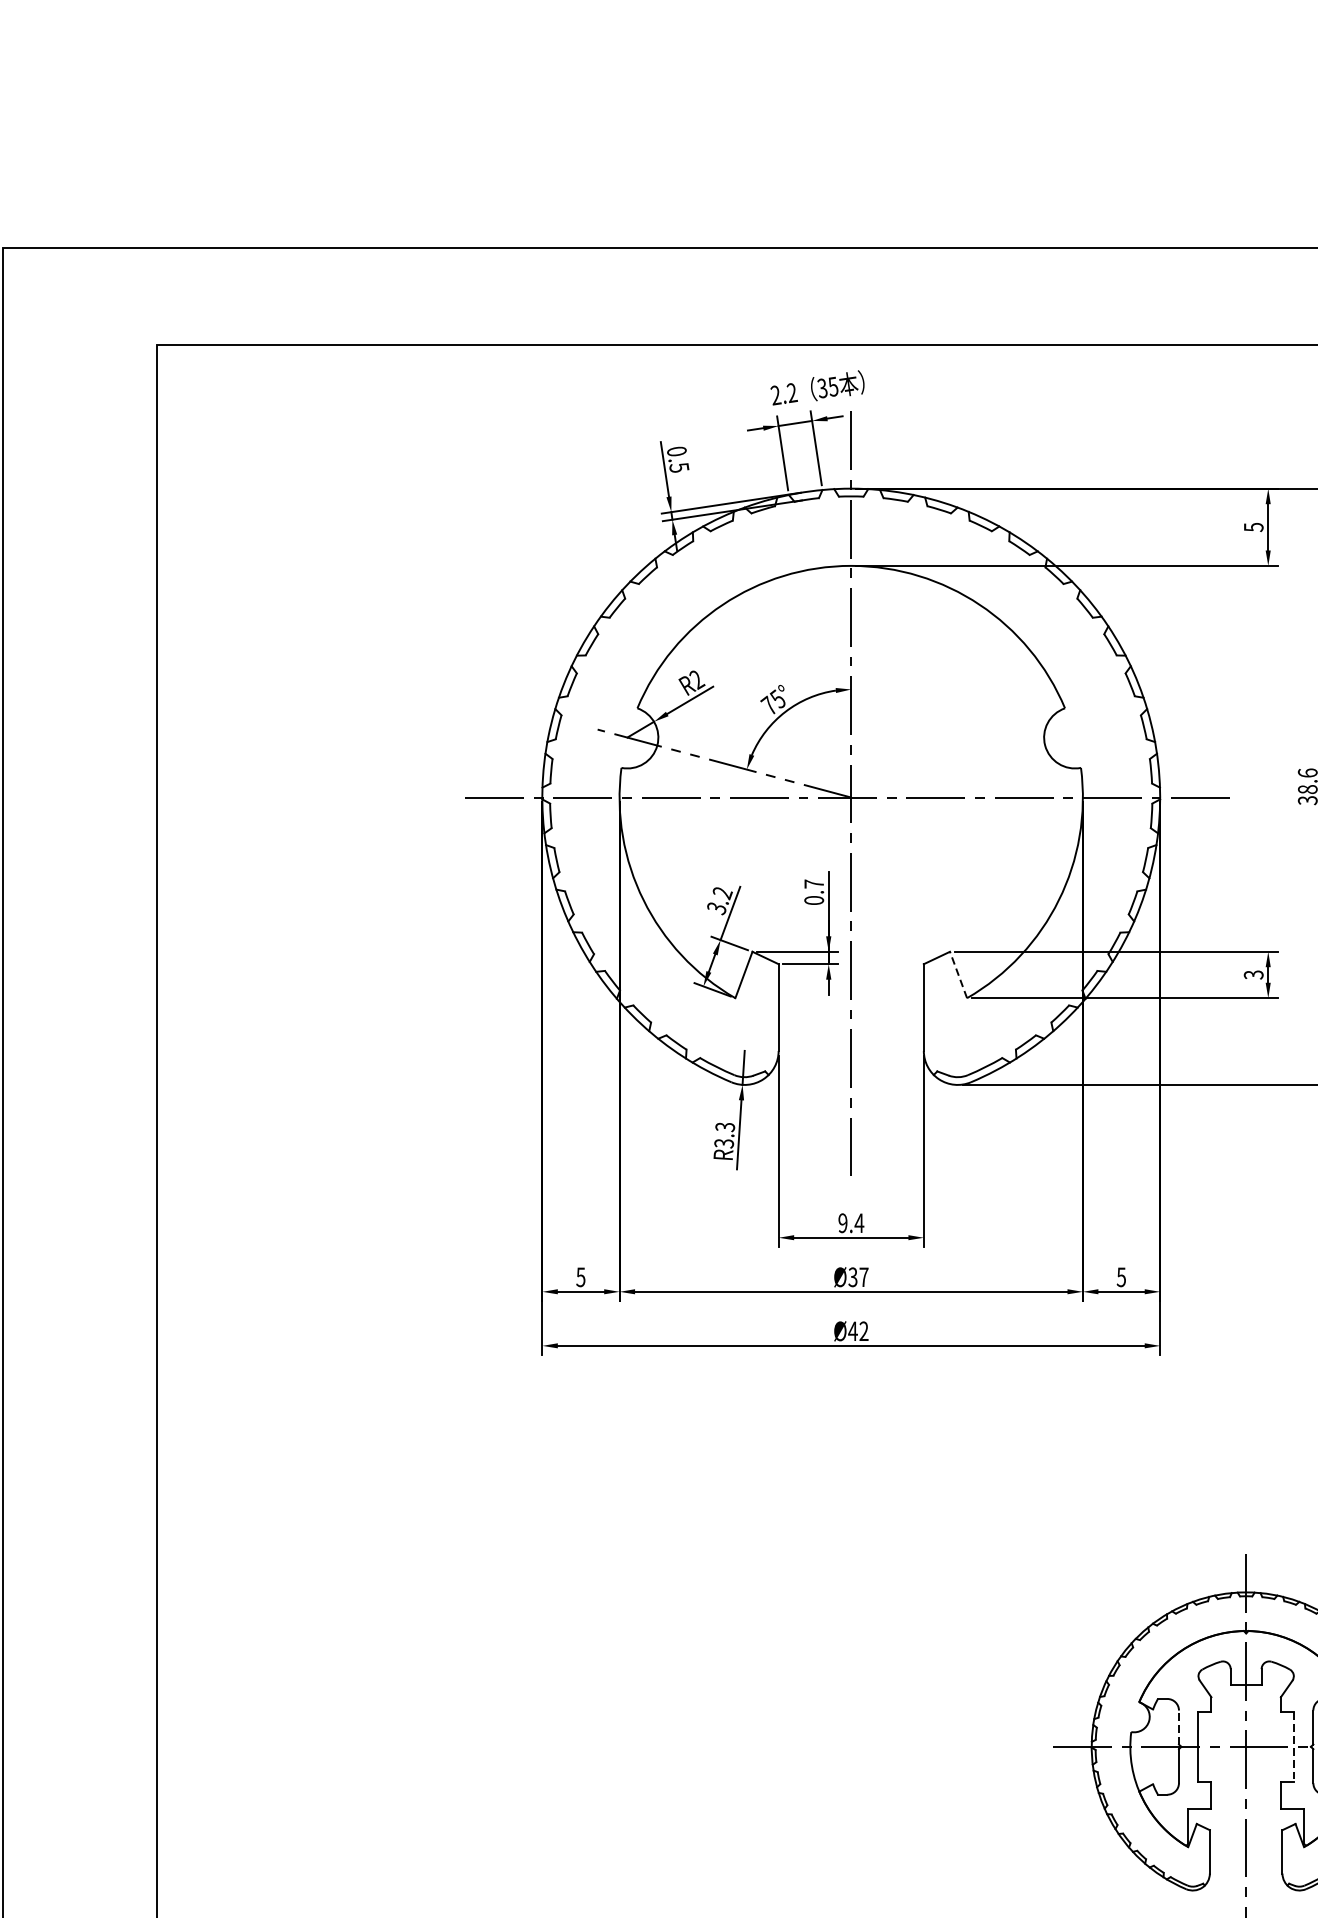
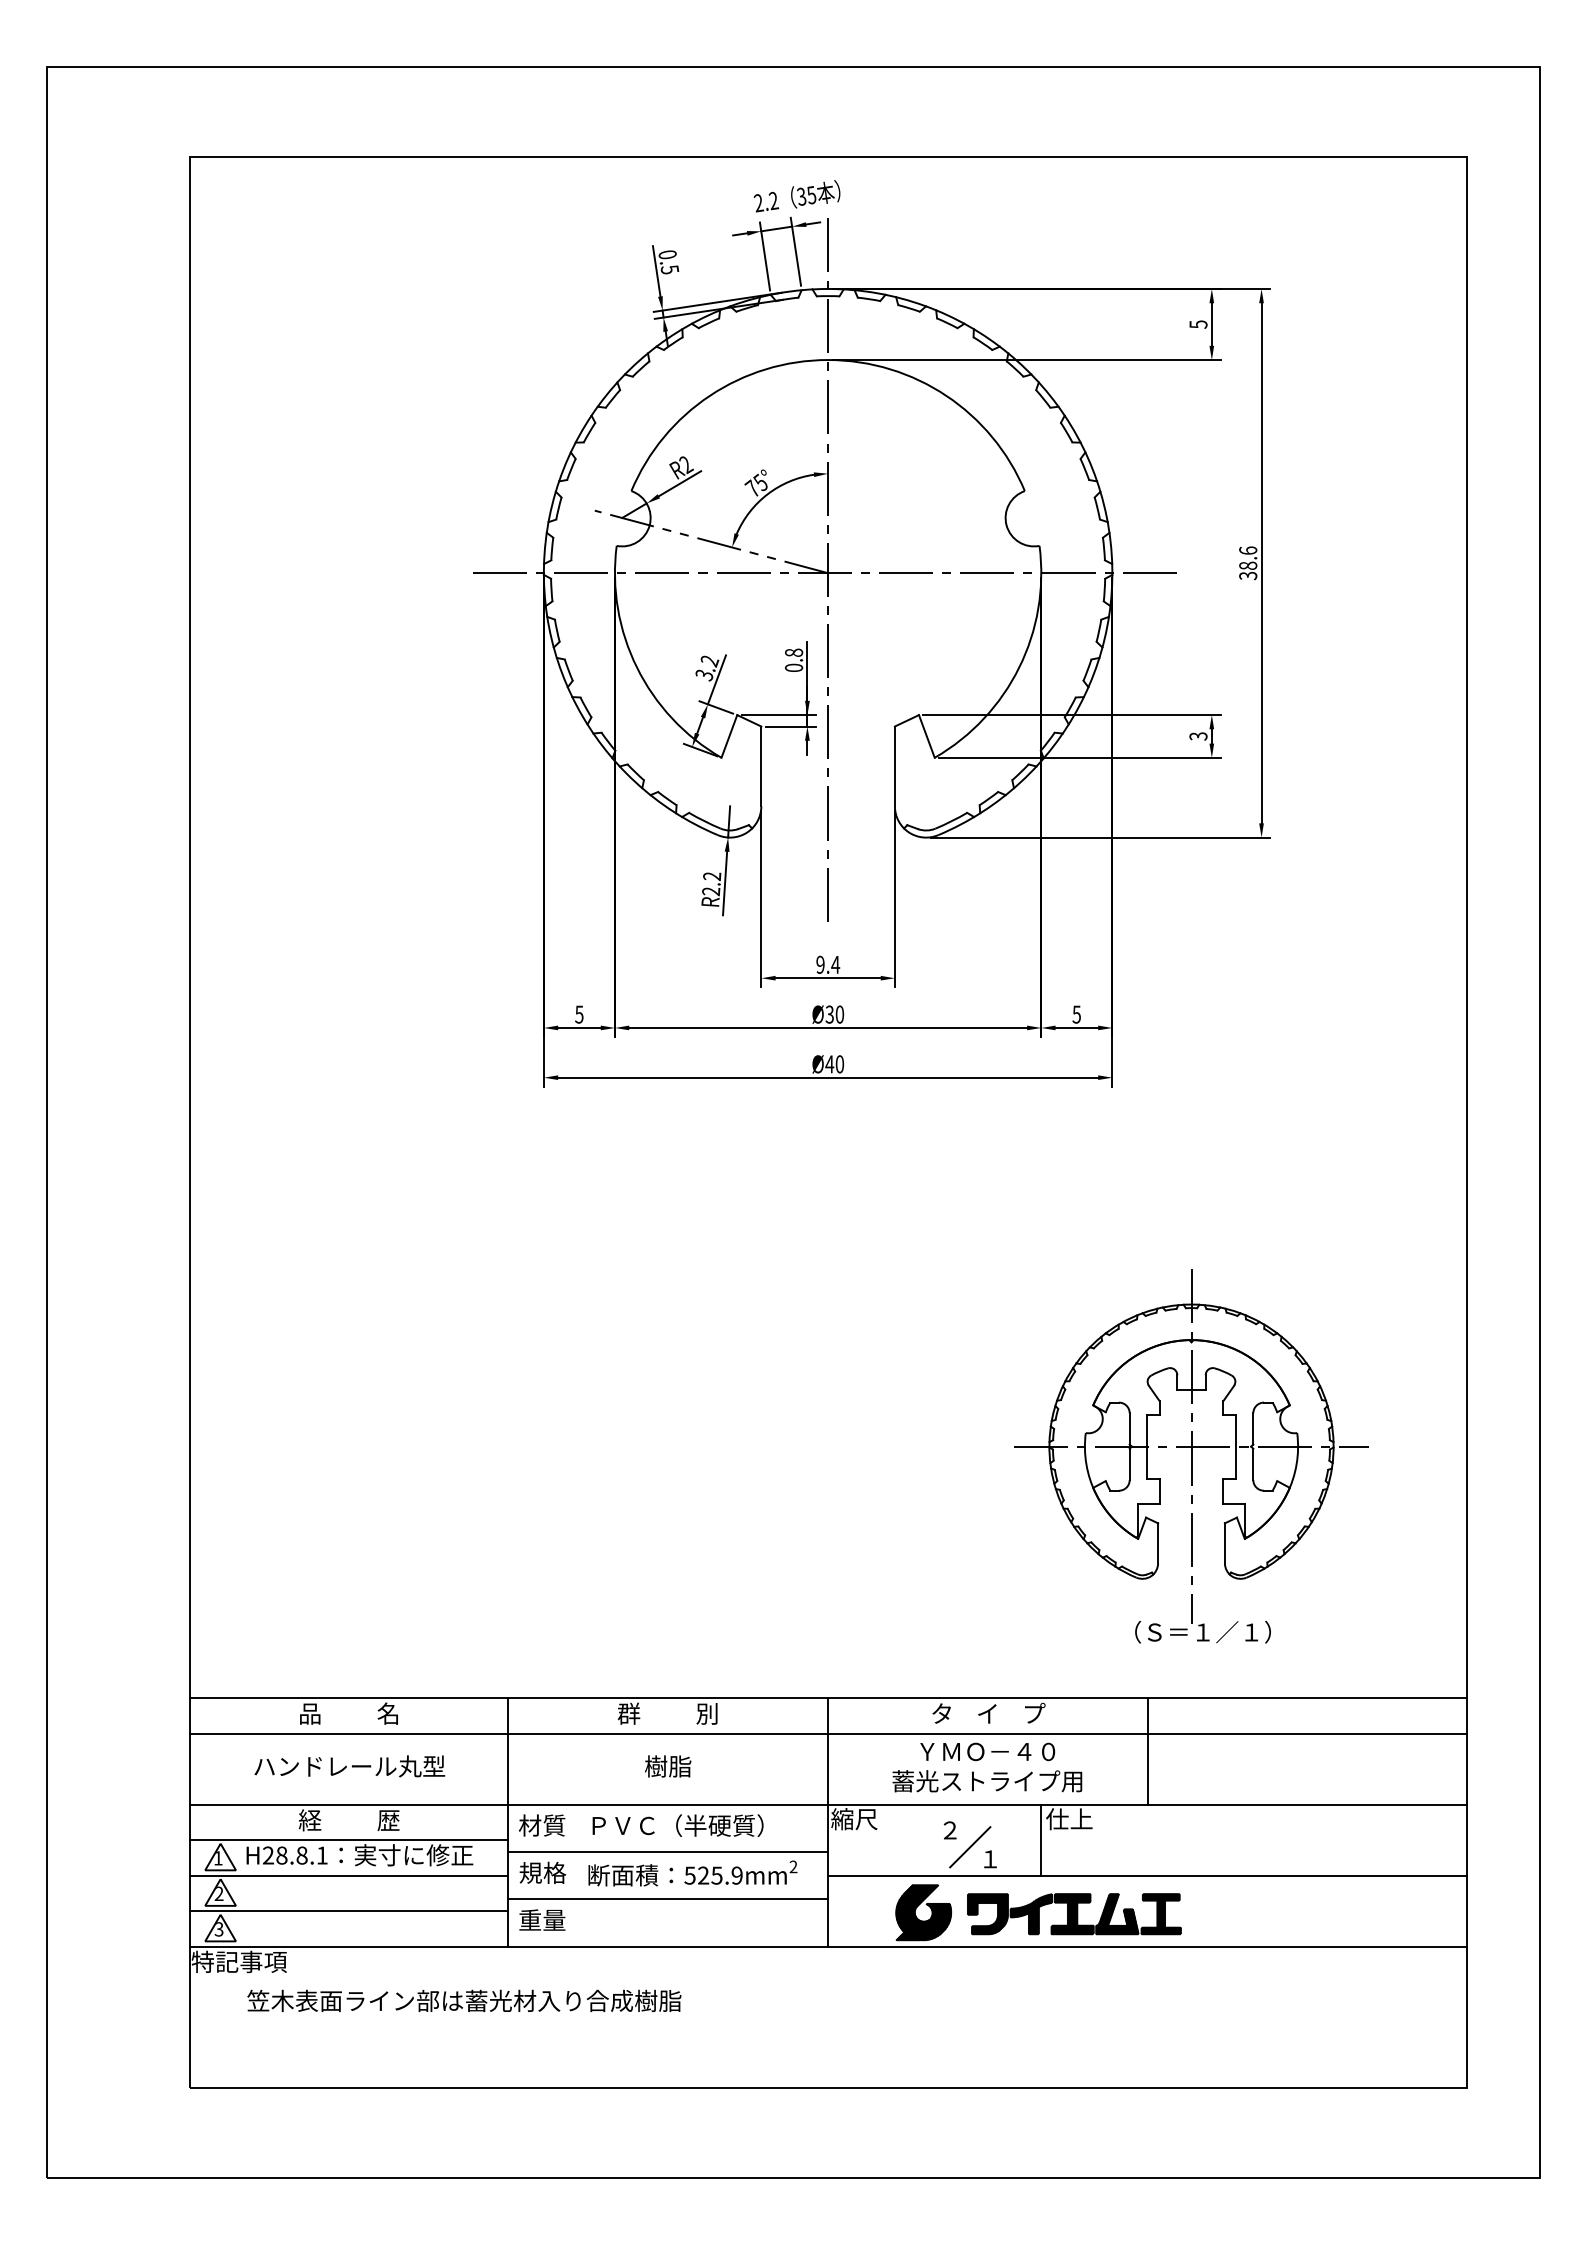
text: (814, 883) -> (794, 652), 0.7 -> 0.8
line: (958, 975) -> (926, 736), dashed -> solid
text: (724, 1135) -> (711, 884), R3.3 -> R2.2
text: (863, 1277) -> (839, 1014), Ø37 -> Ø30
text: (863, 1331) -> (839, 1064), Ø42 -> Ø40
line: (1178, 1727) -> (1129, 1428), dashed -> solid
line: (1293, 1746) -> (1235, 1446), dashed -> solid

